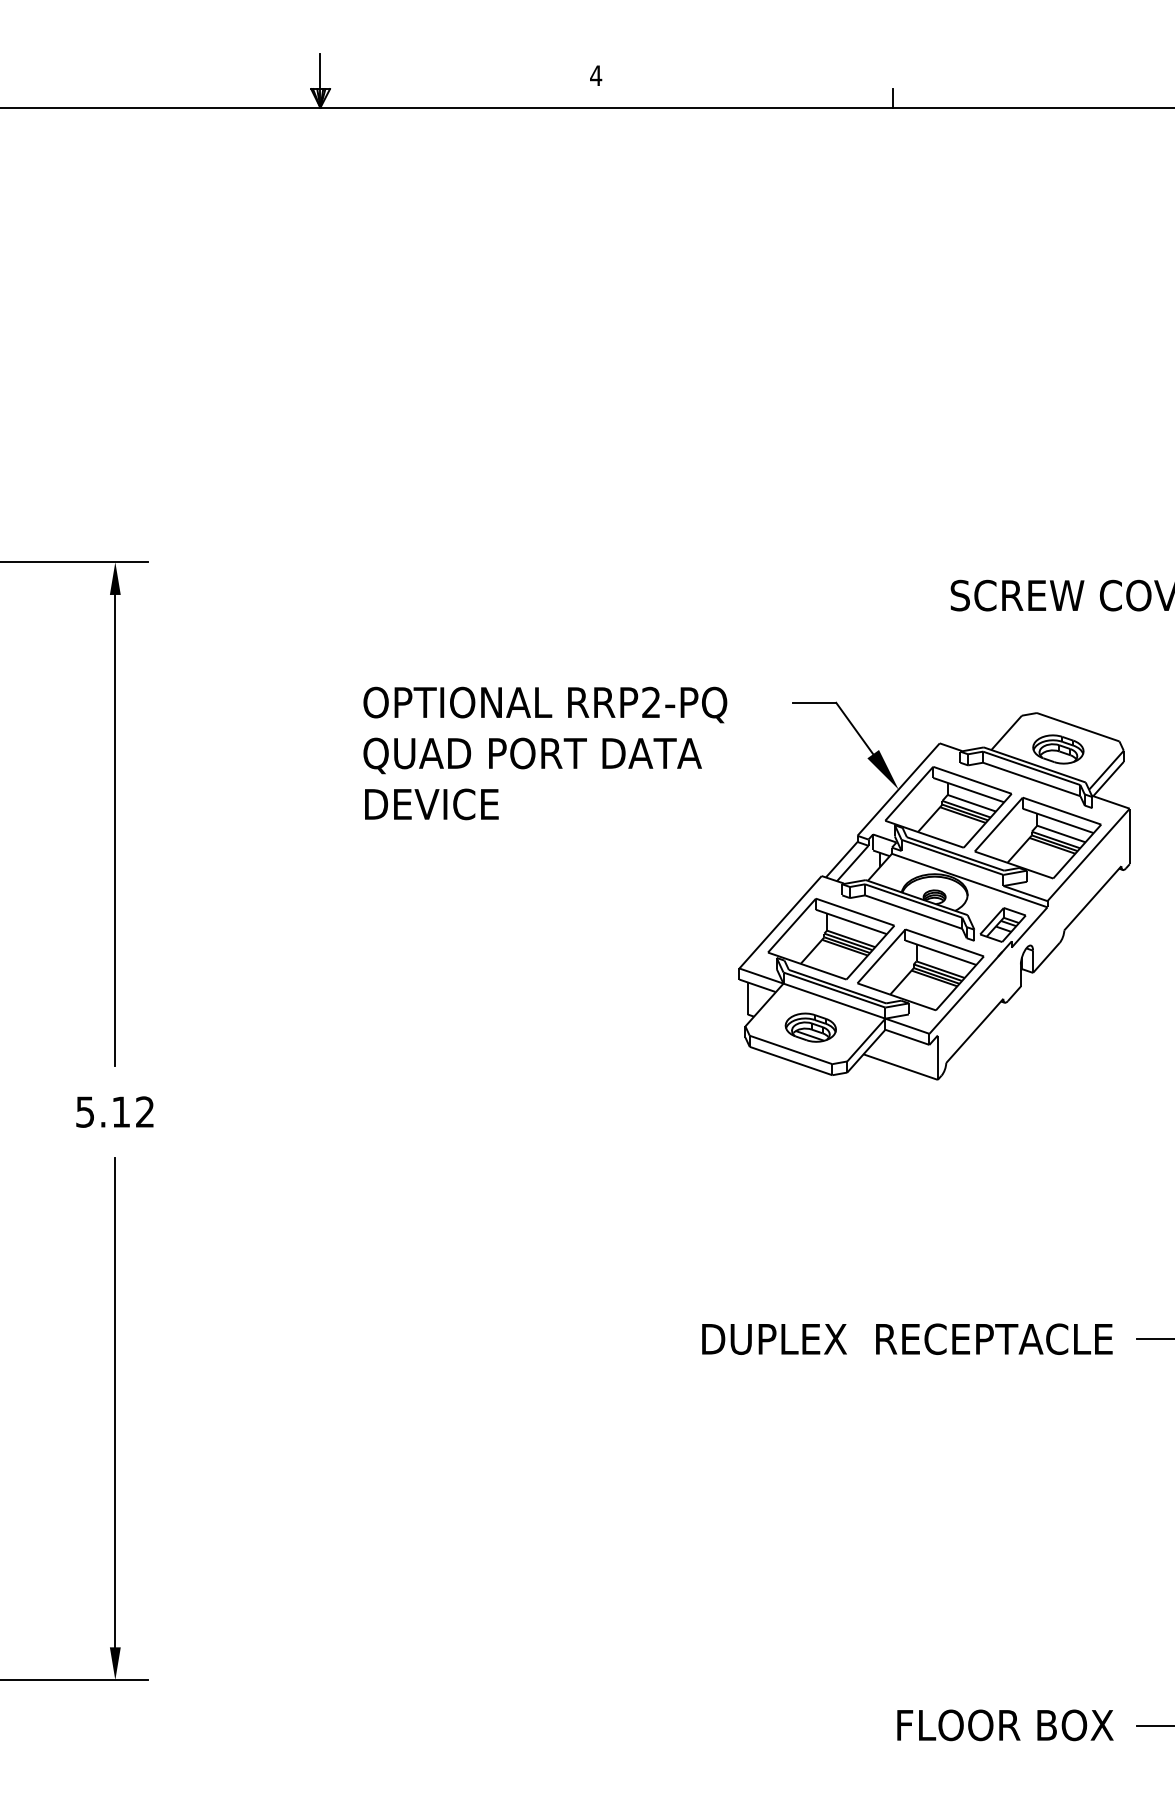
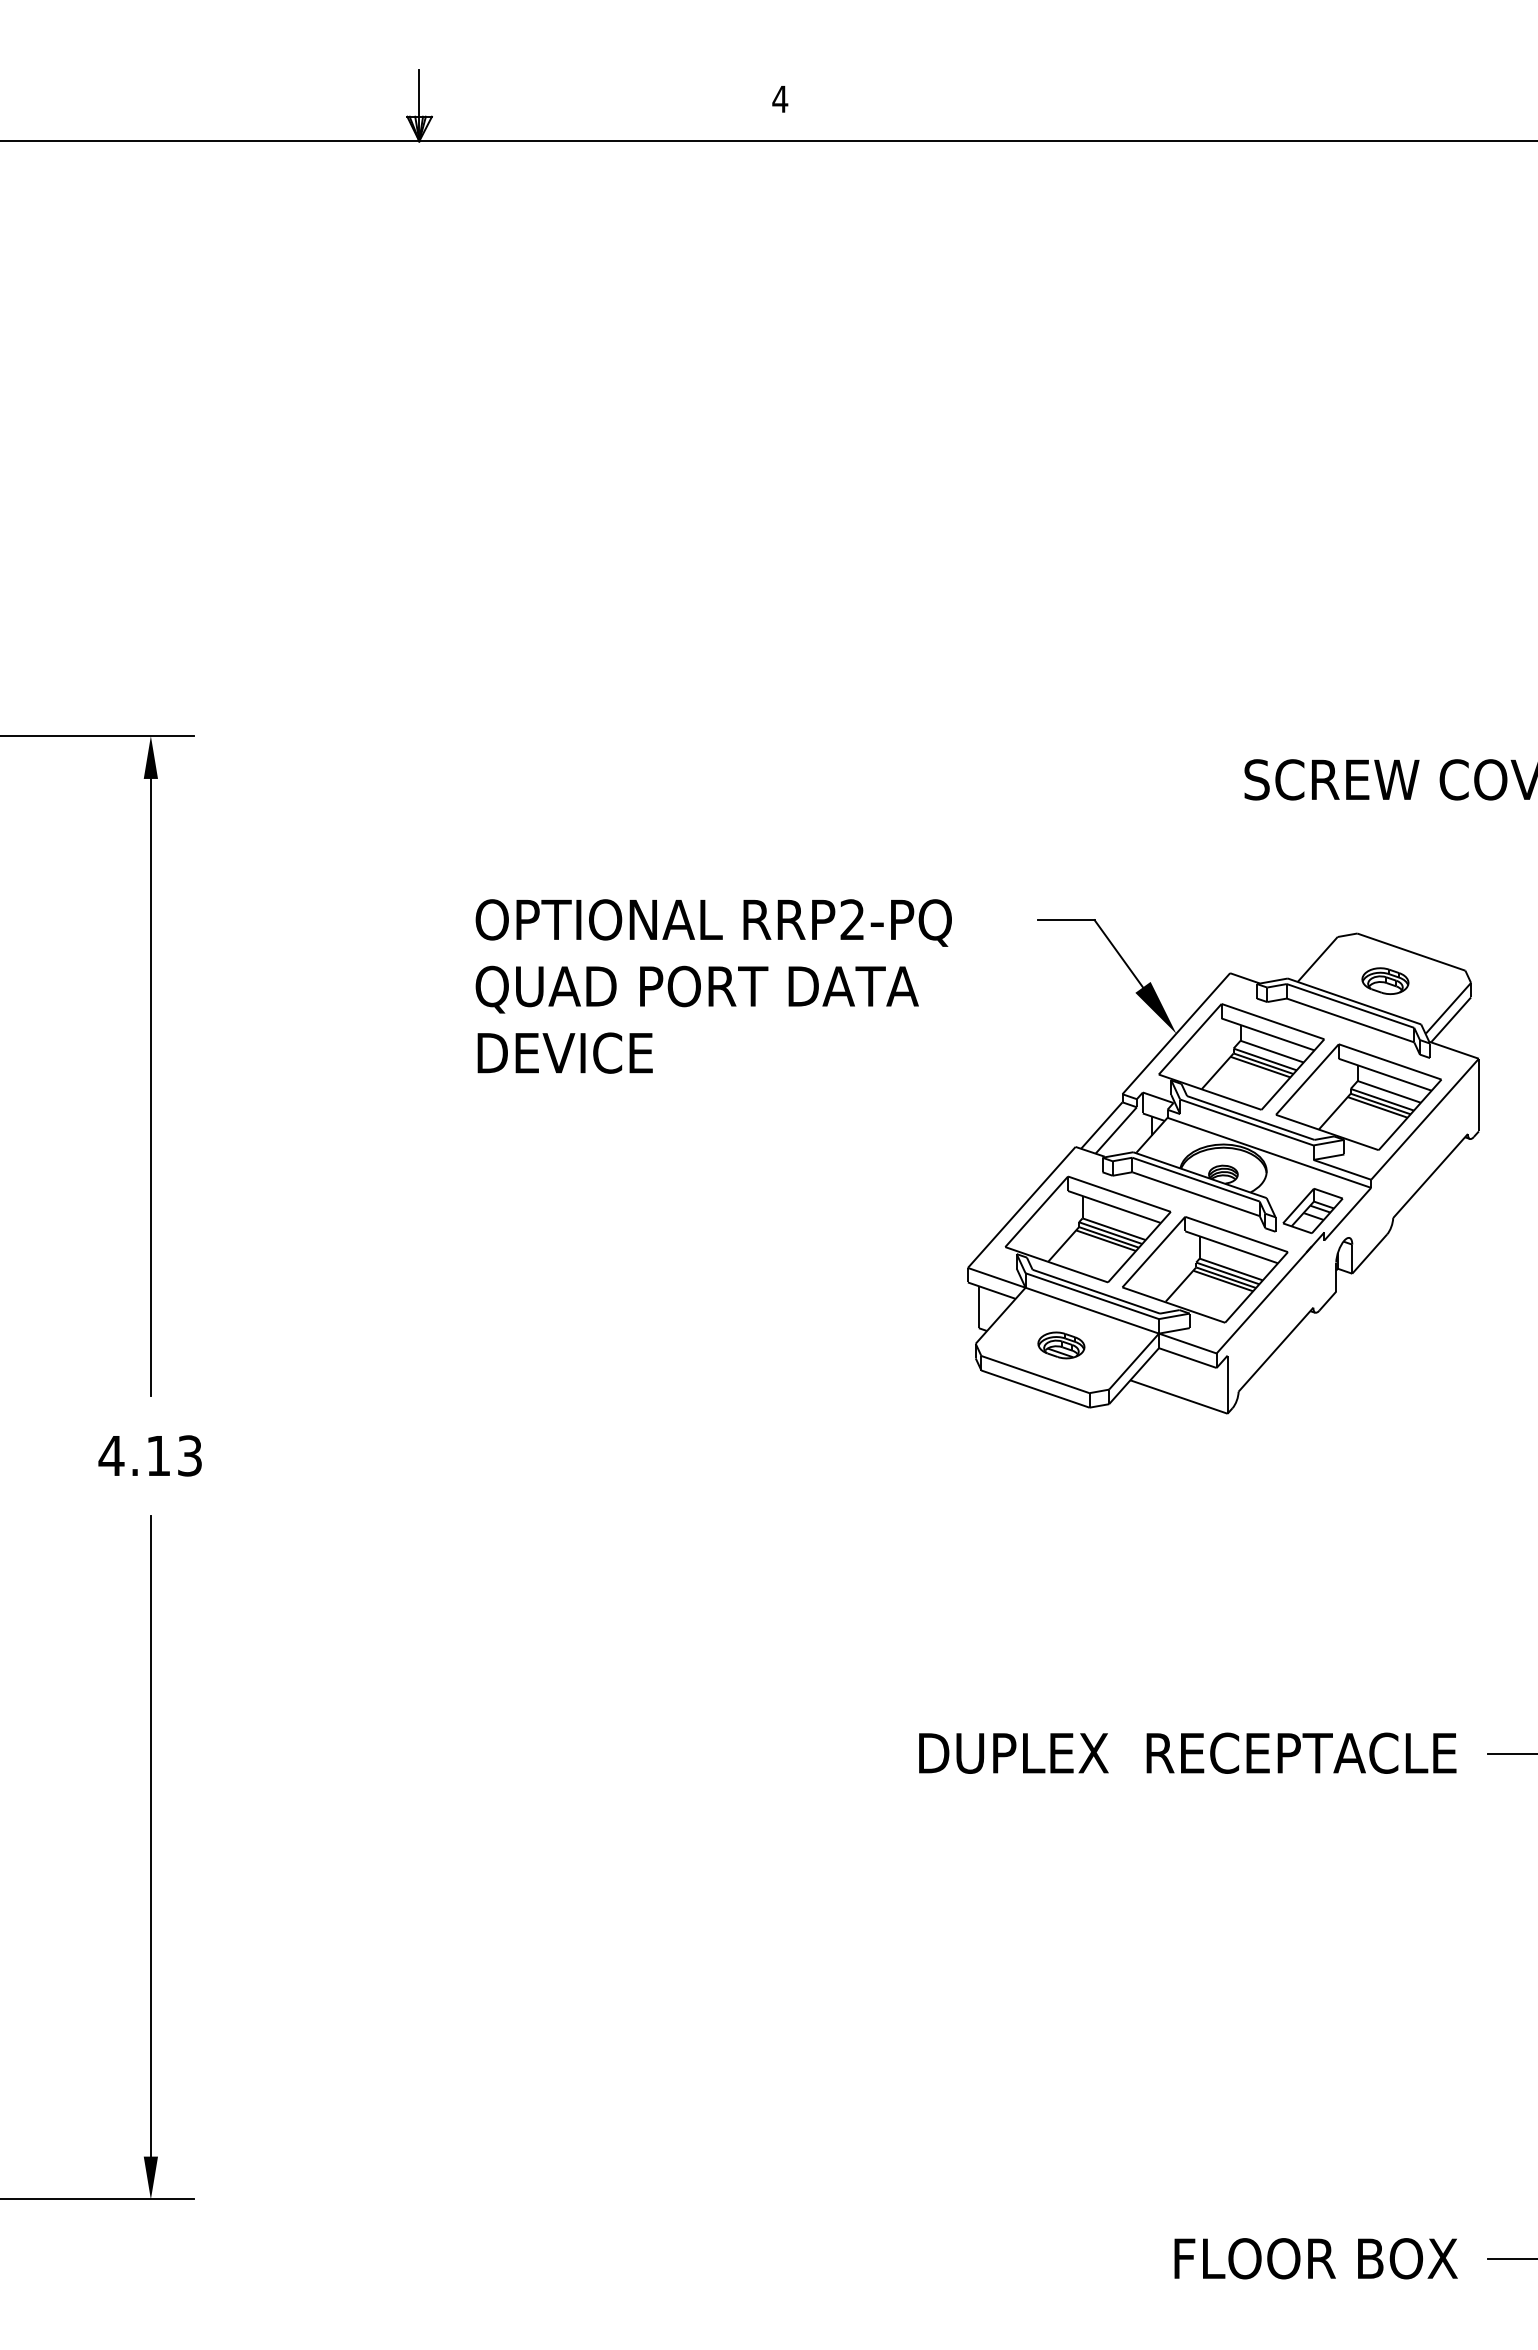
line: (892, 98) -> (1168, 129), removed
part: (1058, 748) -> (1385, 980), size x0.7
part: (810, 1027) -> (1061, 1345), size x0.7
text: (114, 1111) -> (149, 1455), 5.12 -> 4.13

